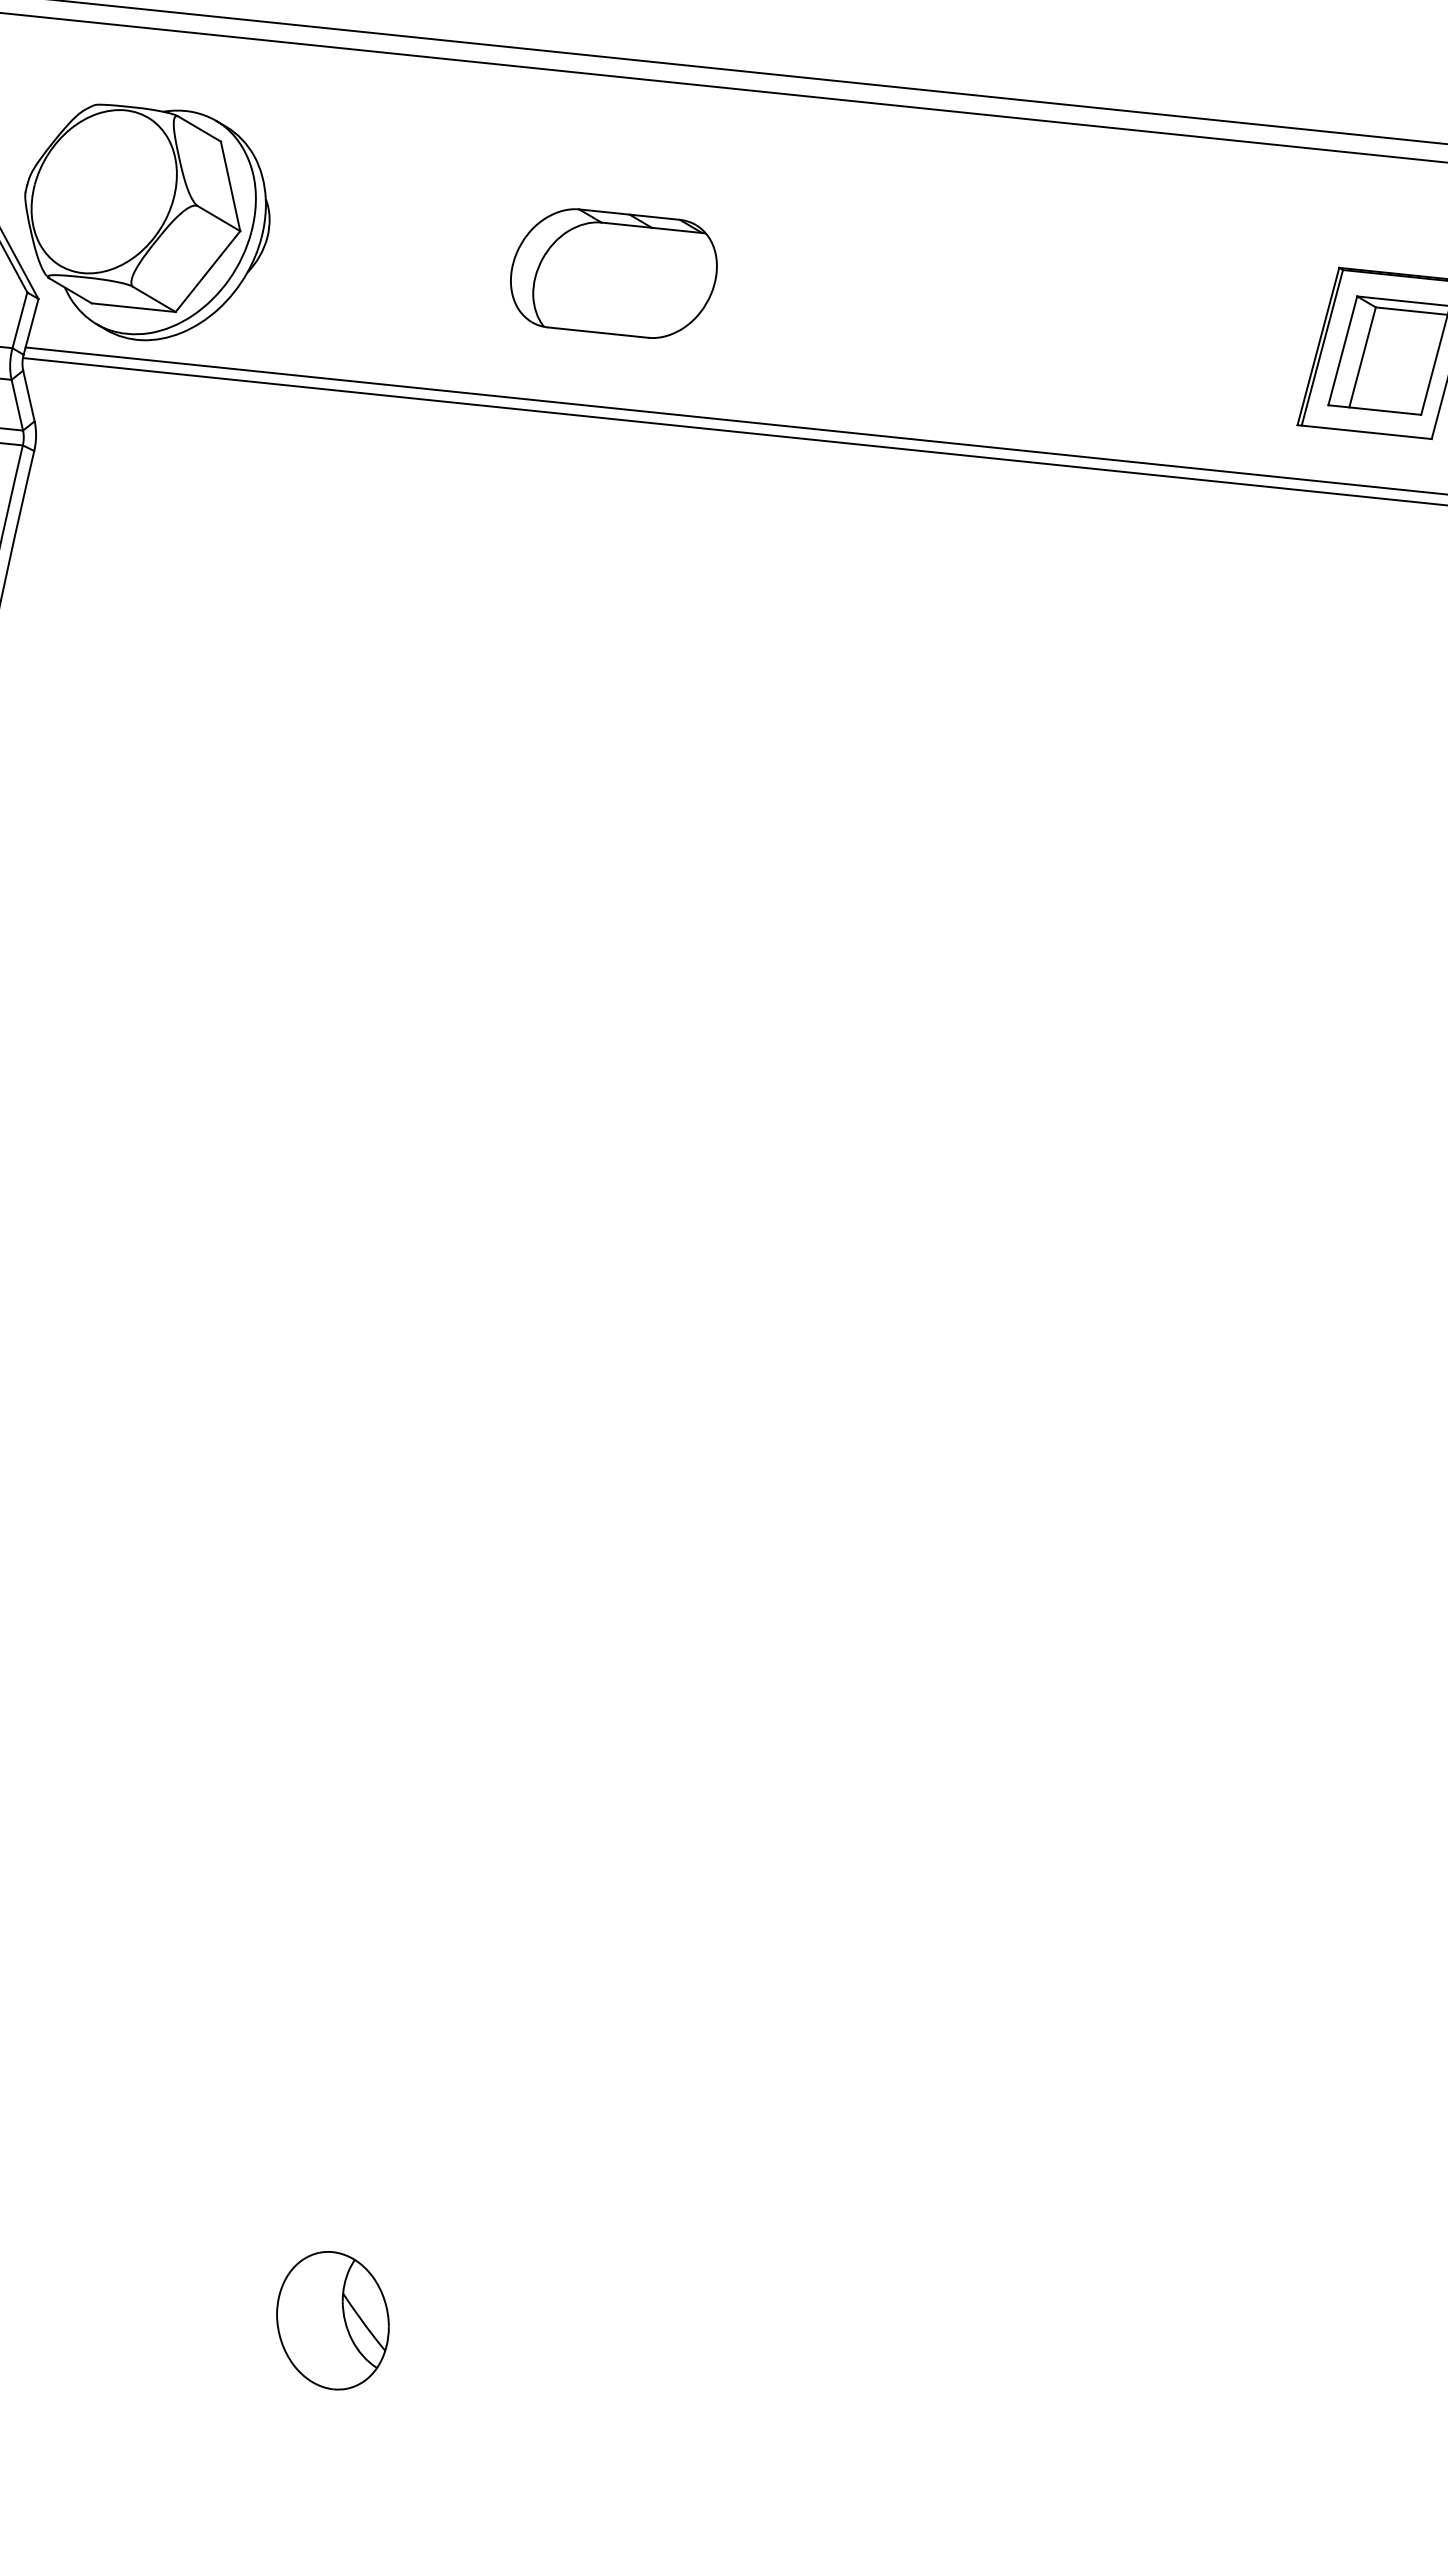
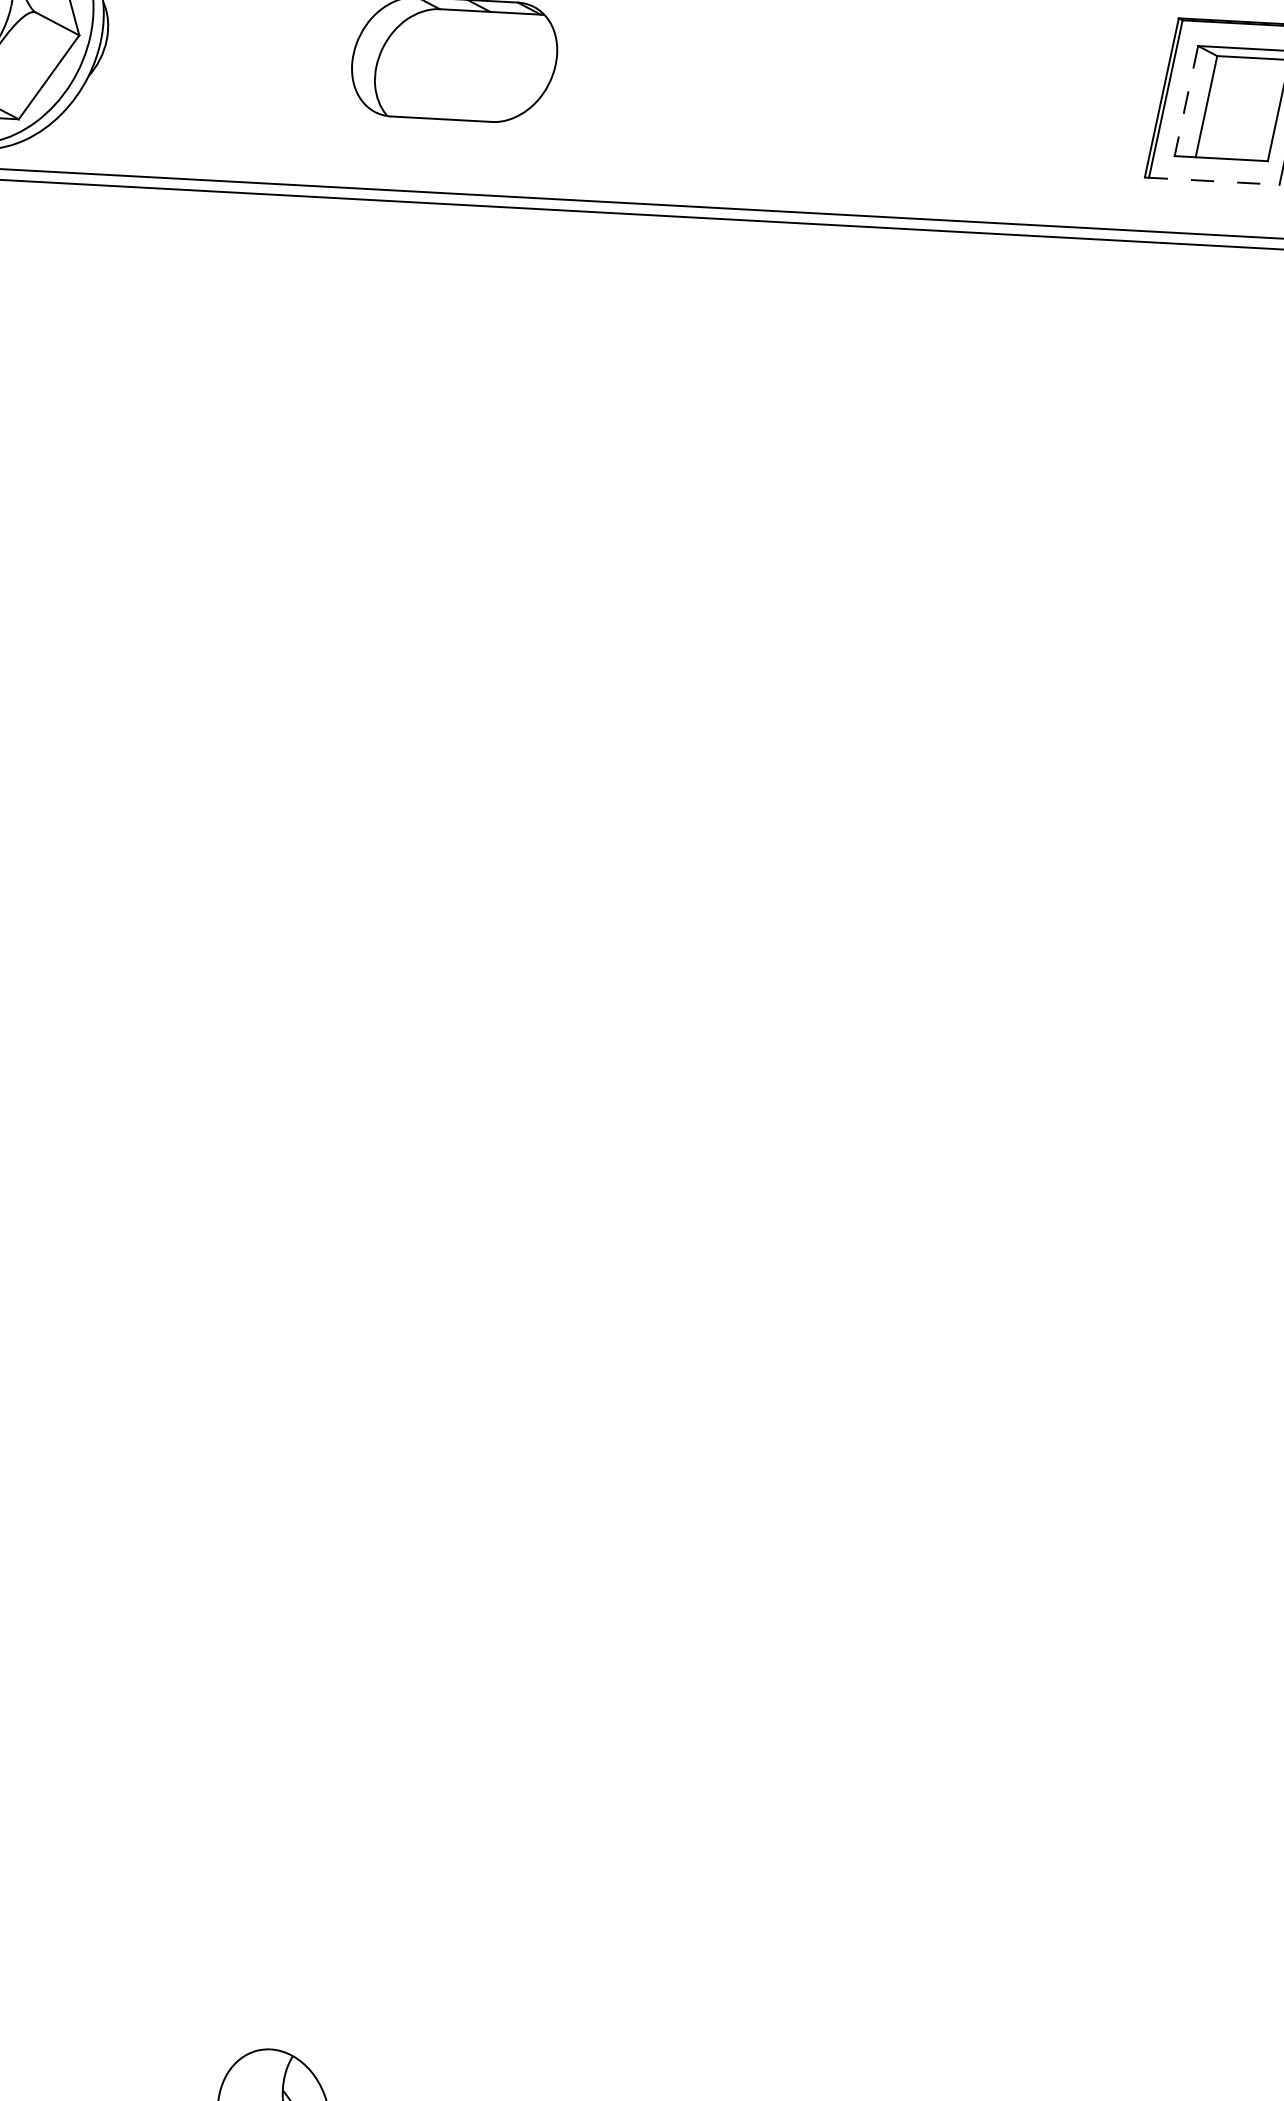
line: (1342, 351) -> (1186, 101), solid -> dashed
line: (1365, 432) -> (1213, 181), solid -> dashed

